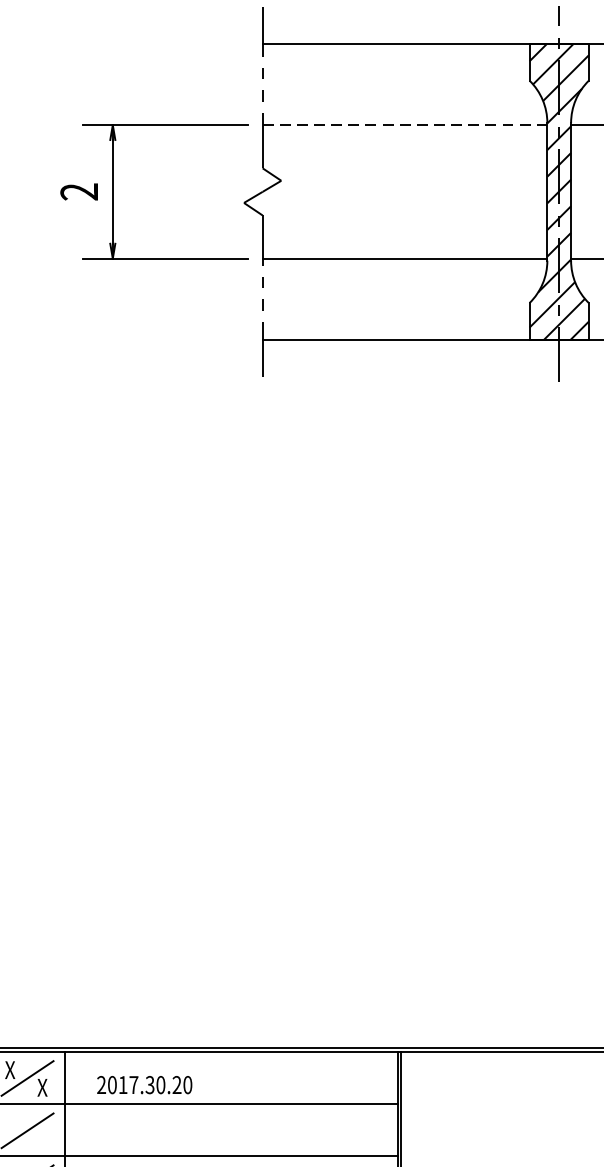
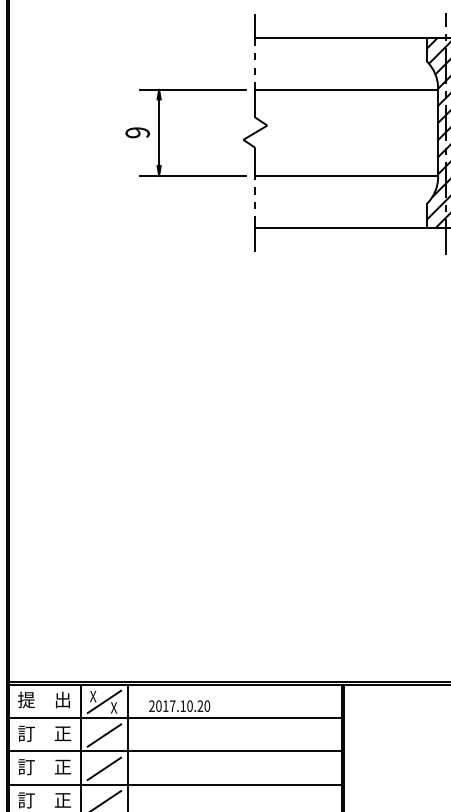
line: (406, 124) -> (347, 89), dashed -> solid
text: (79, 191) -> (137, 132), 2 -> 9
text: (149, 1084) -> (182, 705), 2017.30.20 -> 2017.10.20

